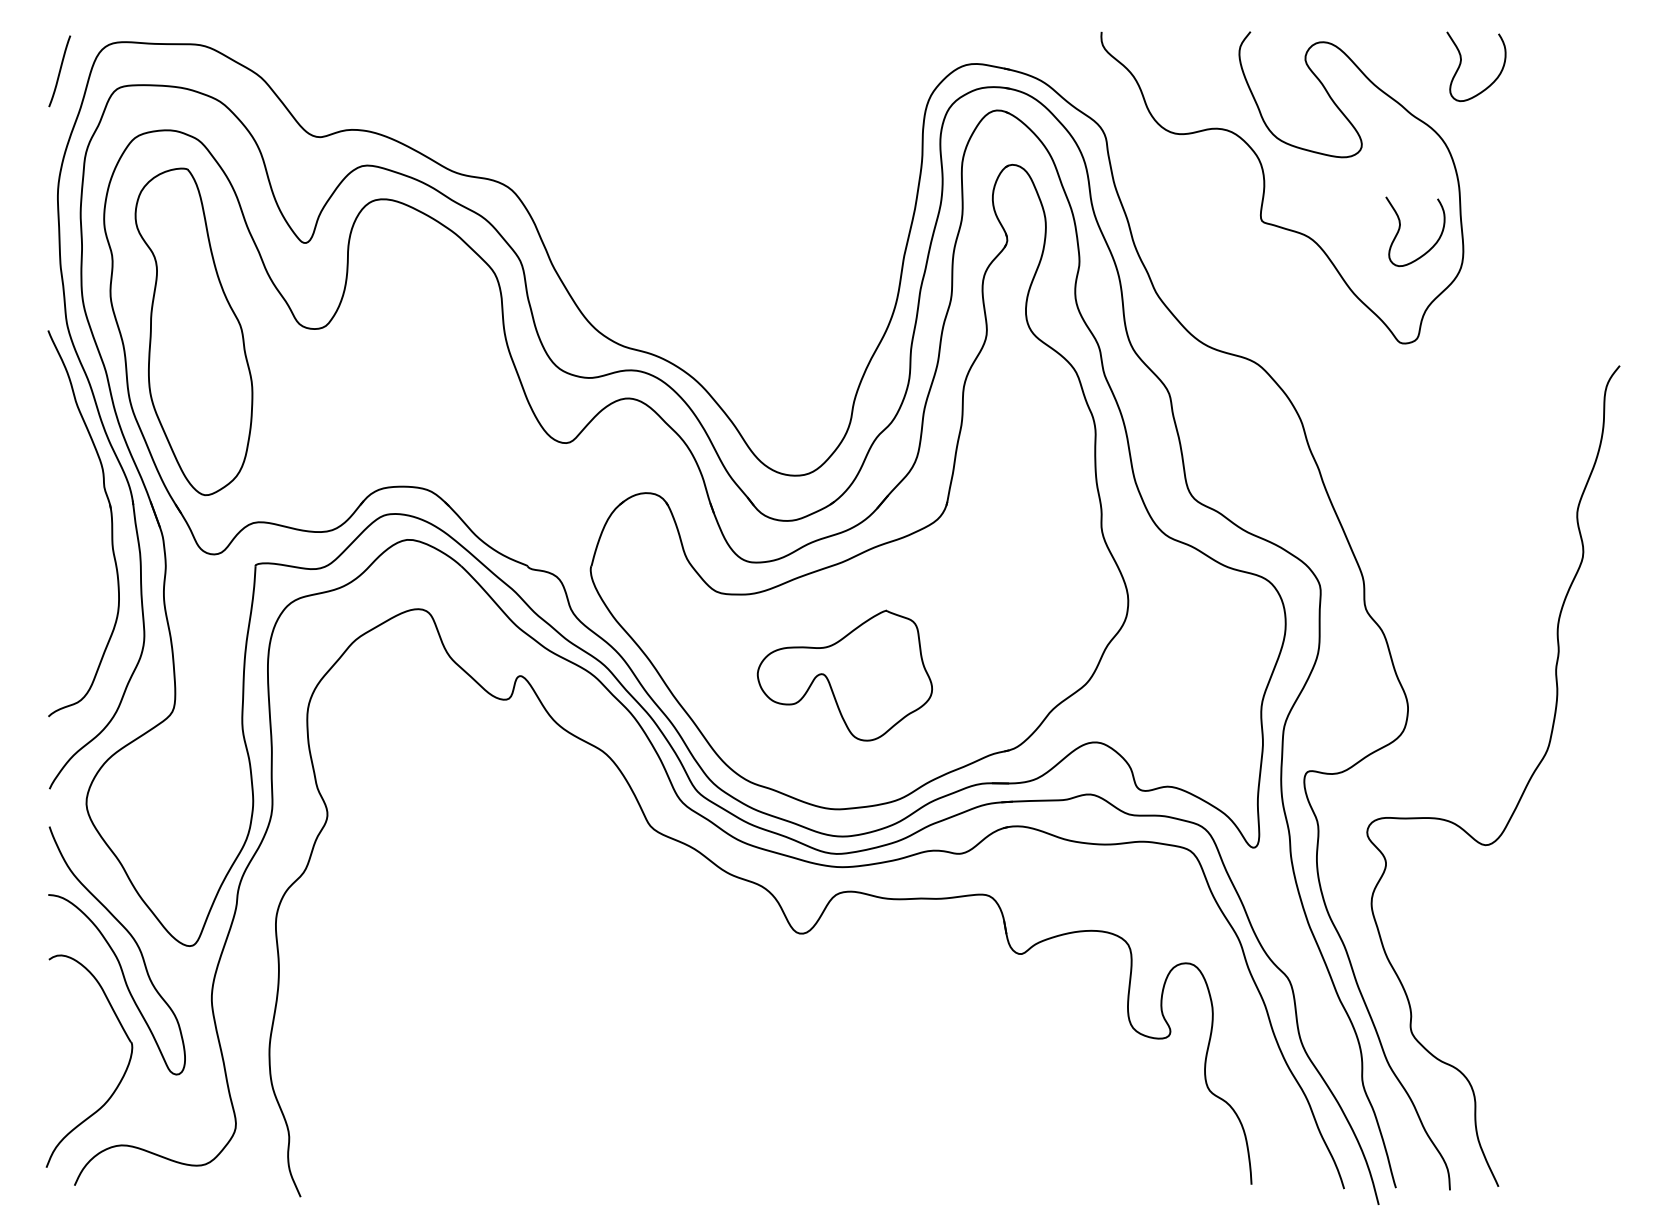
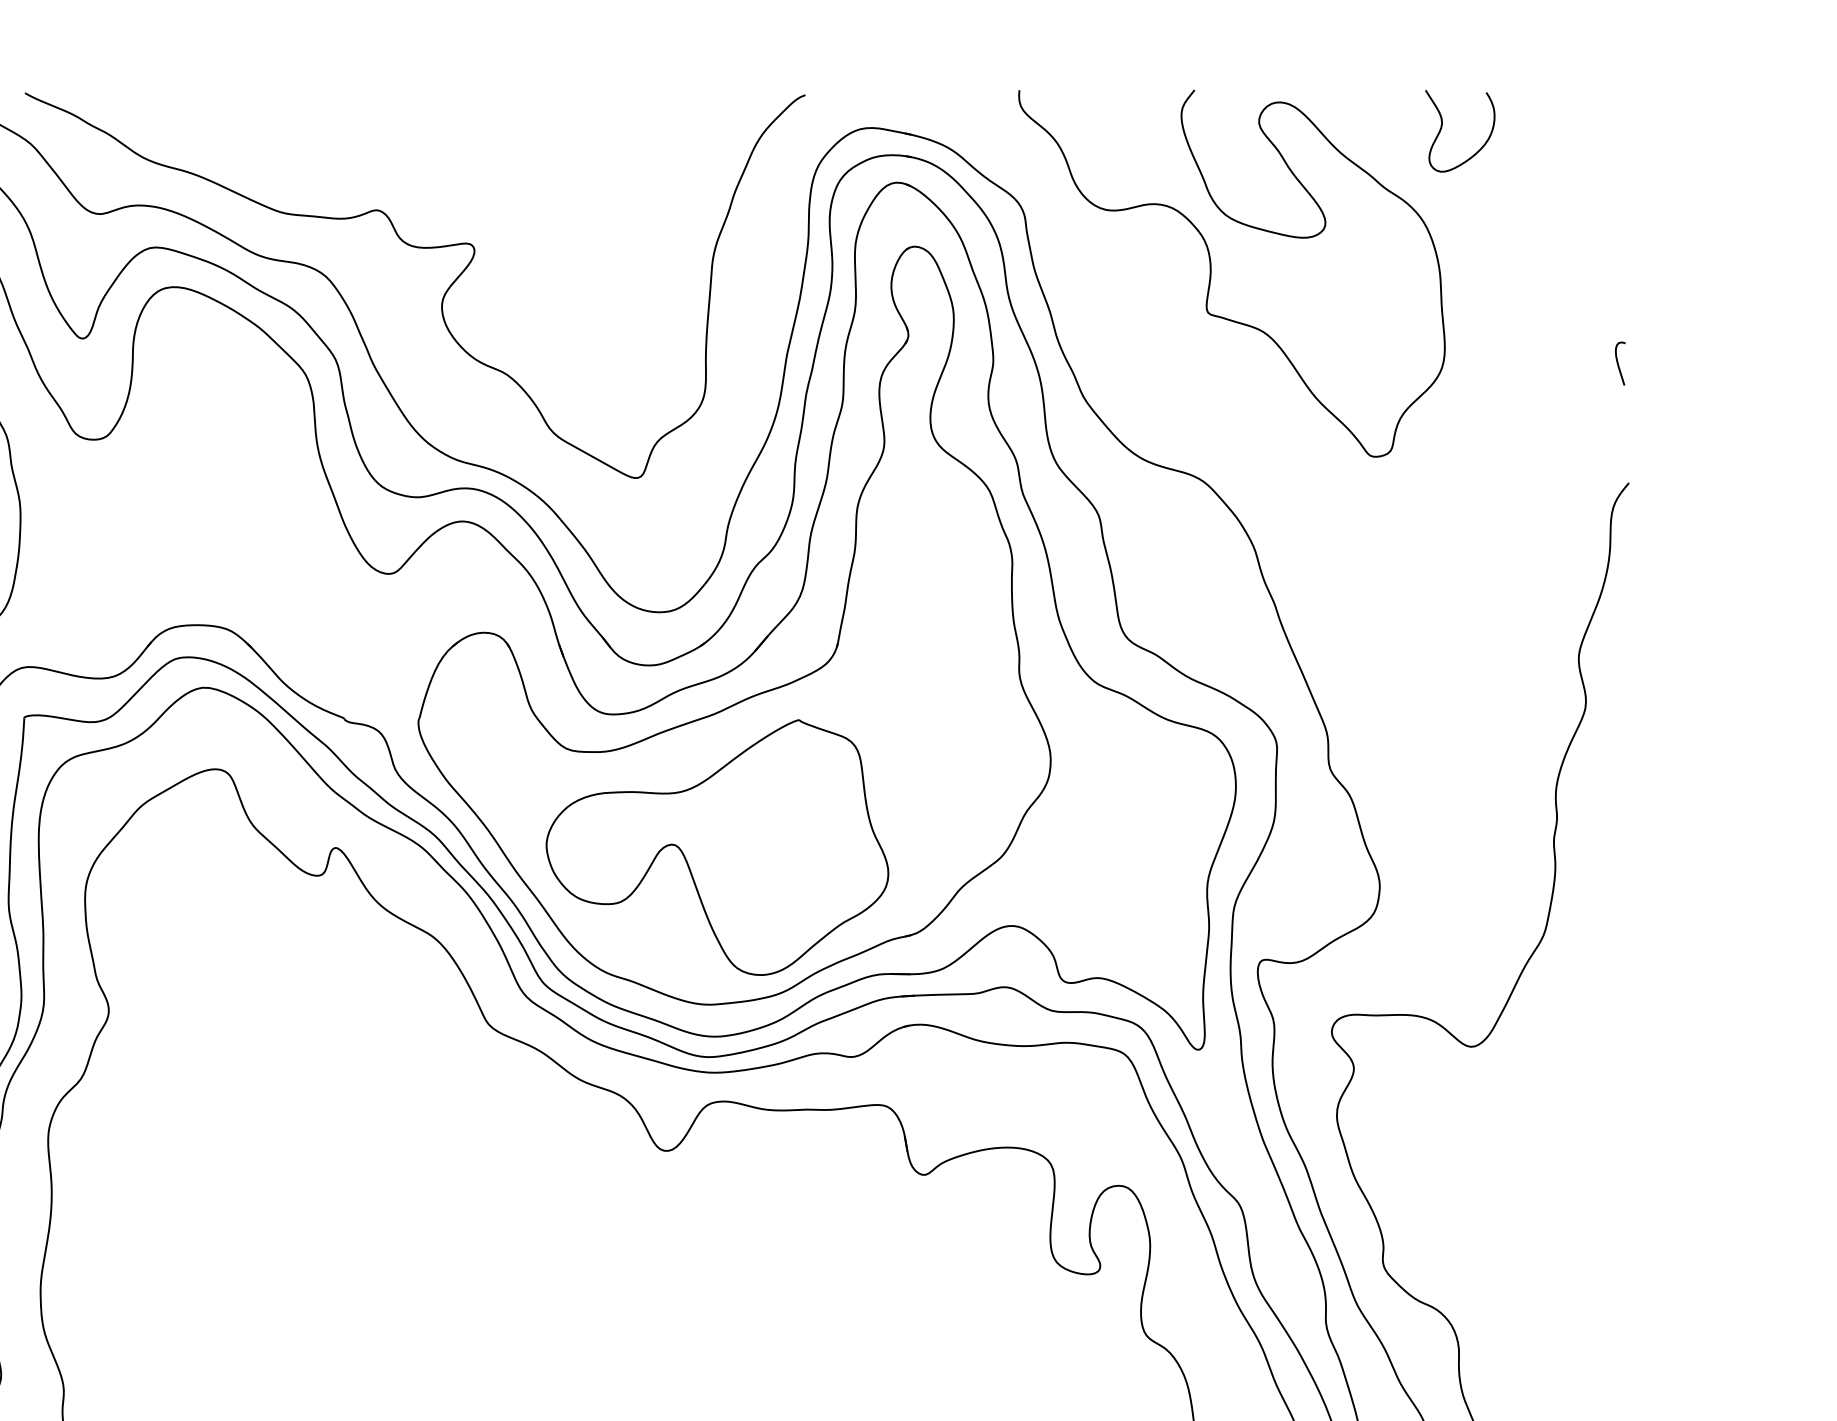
curve: (611, 206) -> (442, 295), added
curve: (1400, 228) -> (1370, 321), removed
curve: (1611, 263) -> (1619, 362), added
part: (844, 675) -> (716, 847), size x1.67

